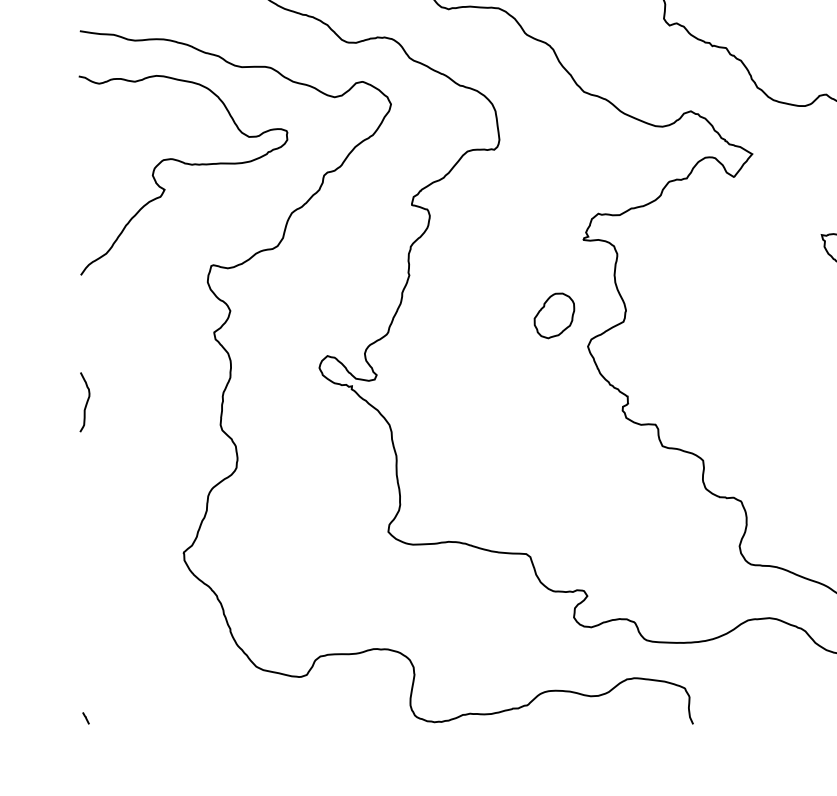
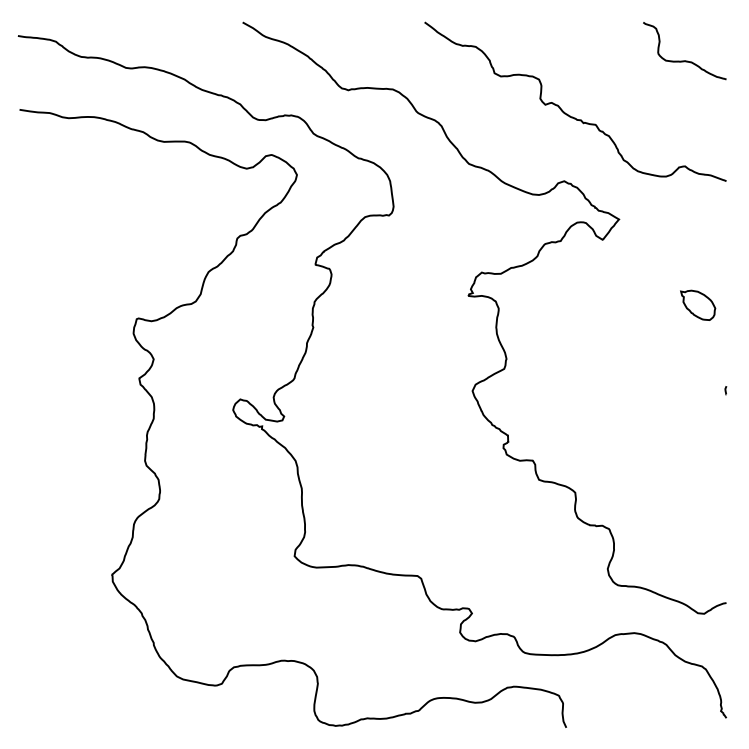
curve: (184, 164) -> (112, 228), removed
part: (554, 315) -> (442, 363), removed
curve: (85, 403) -> (24, 441), removed
curve: (85, 718) -> (24, 722), removed

